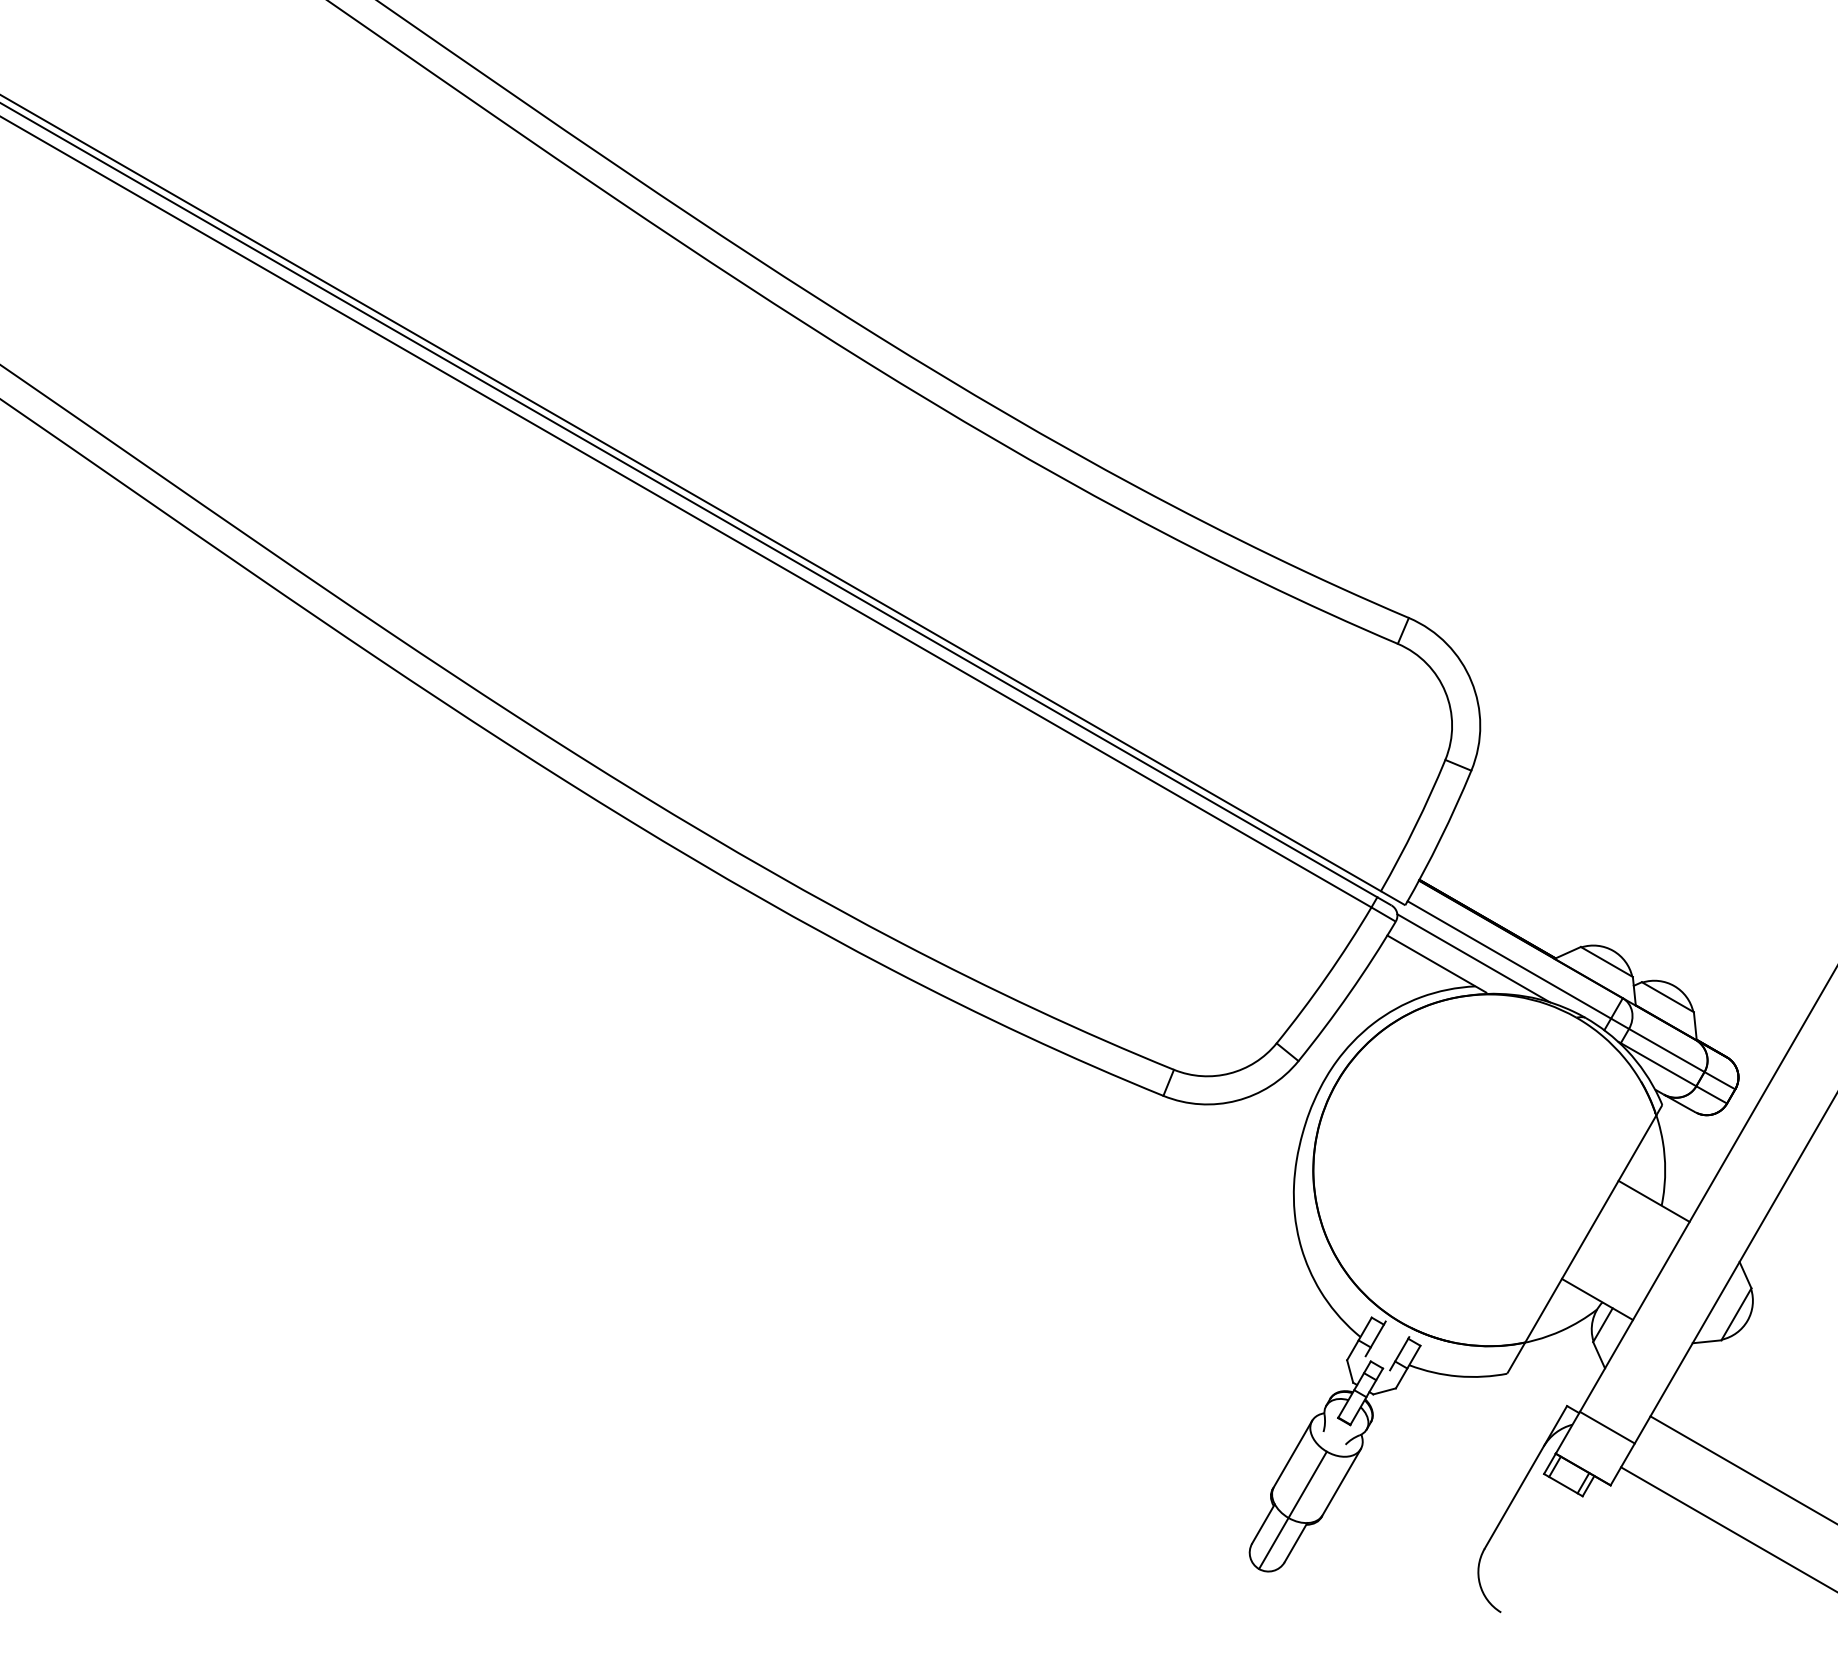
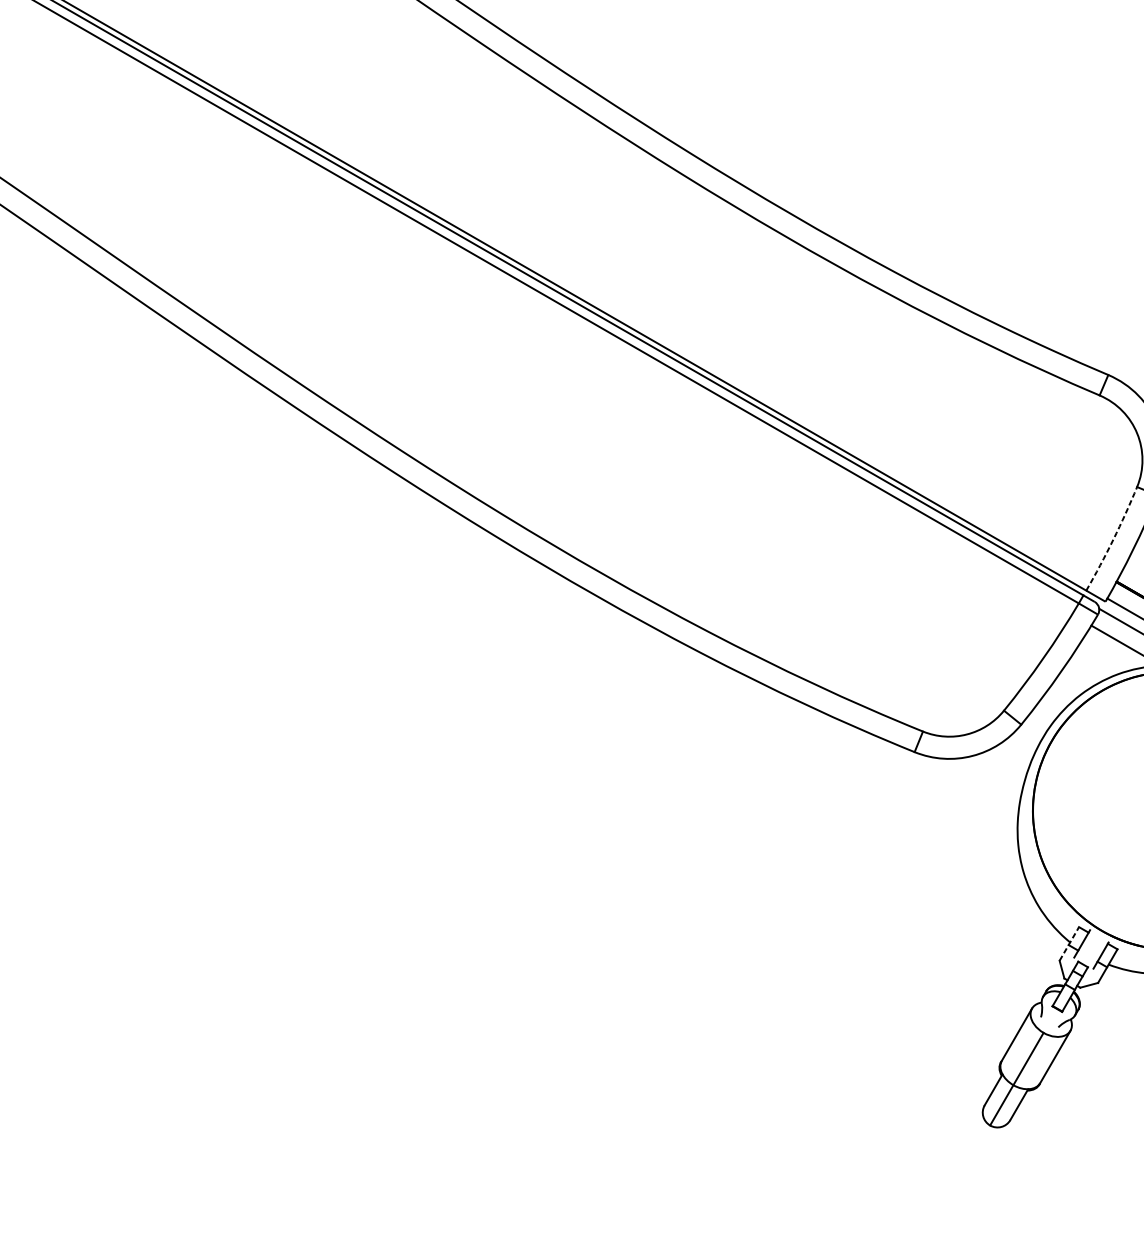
arc: (1415, 826) -> (1113, 539), solid -> dashed
line: (1359, 1338) -> (1069, 943), solid -> dashed

